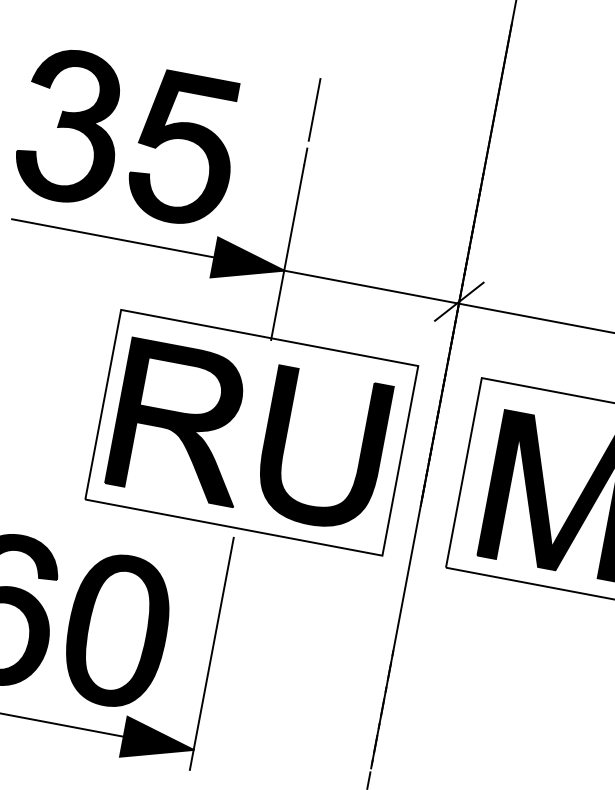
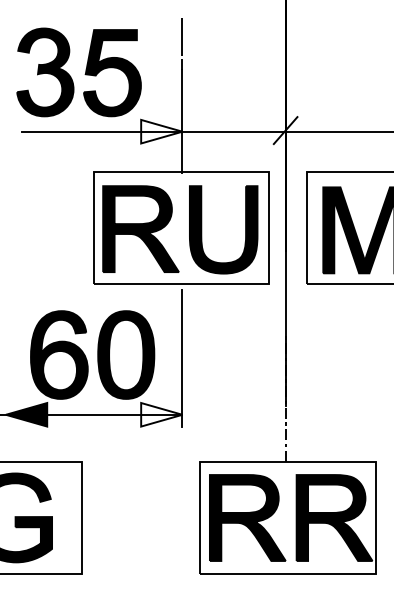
fill: (248, 263) -> (161, 131), removed
fill: (158, 742) -> (161, 414), removed

